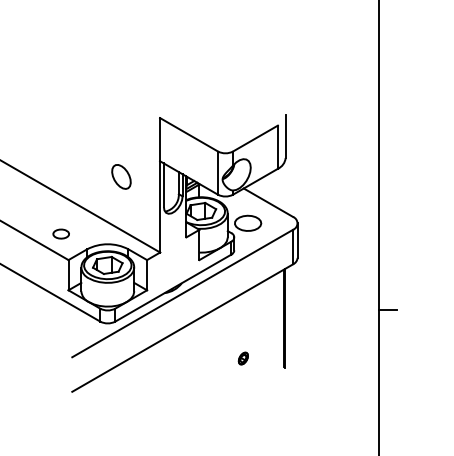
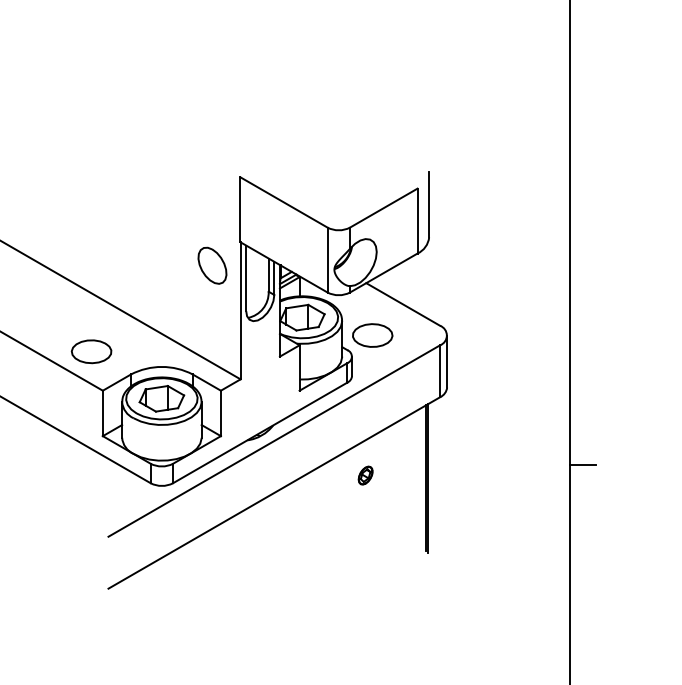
part: (121, 176) -> (212, 265), moved
part: (61, 233) -> (92, 350), size x1.67
part: (242, 358) -> (364, 475), moved

